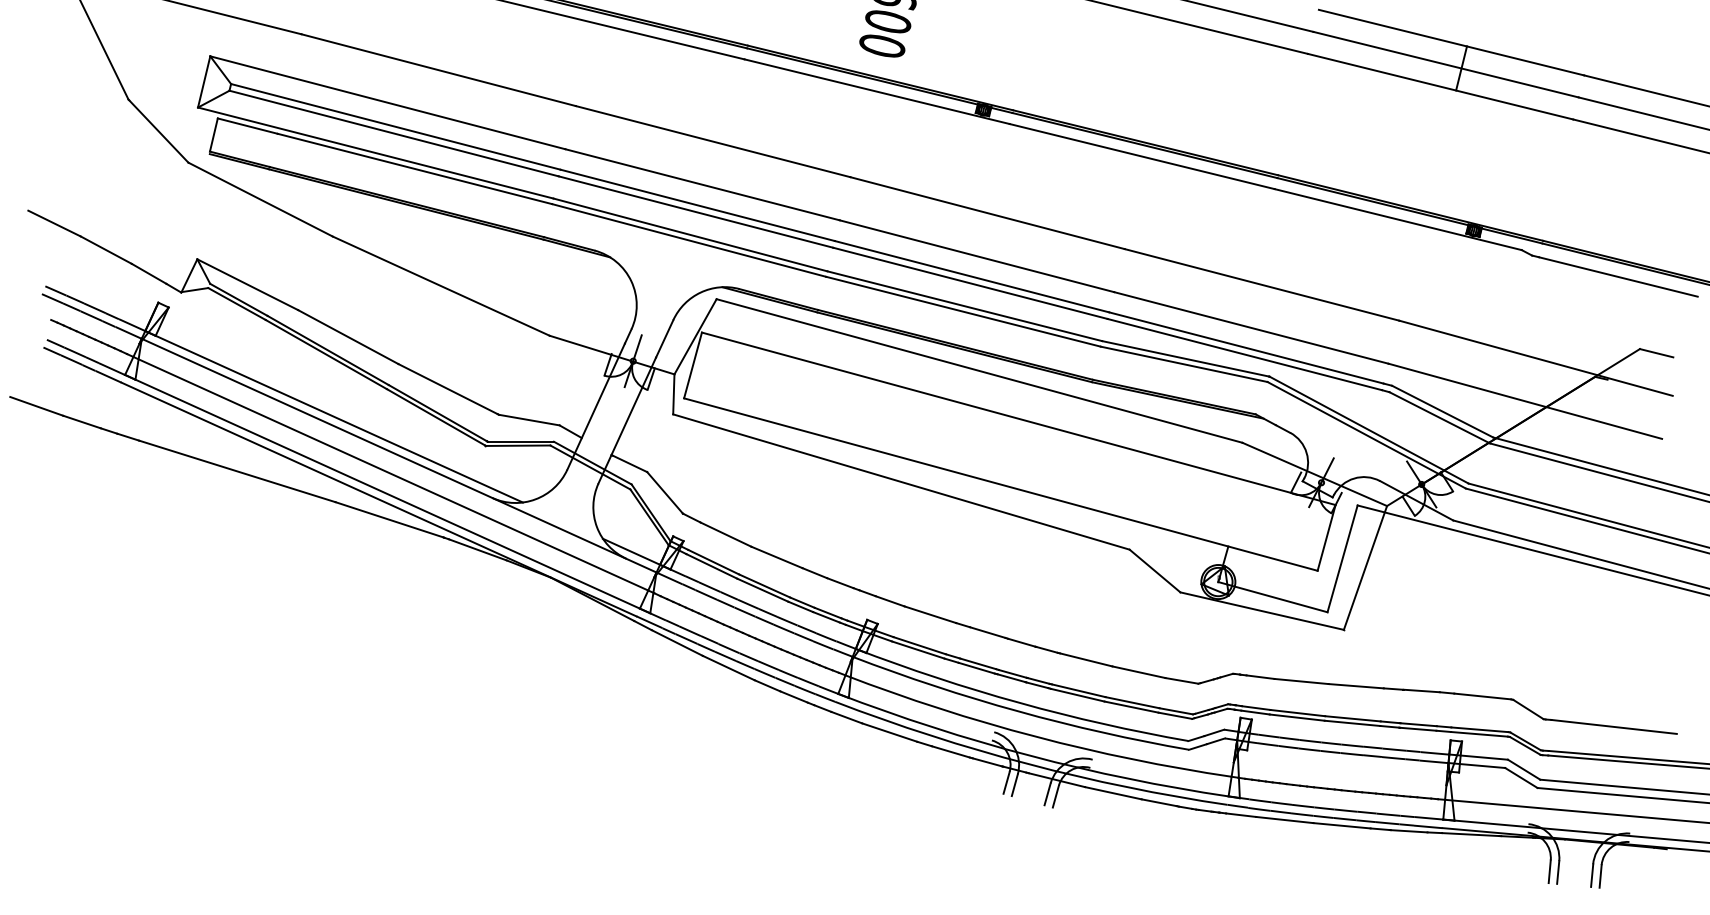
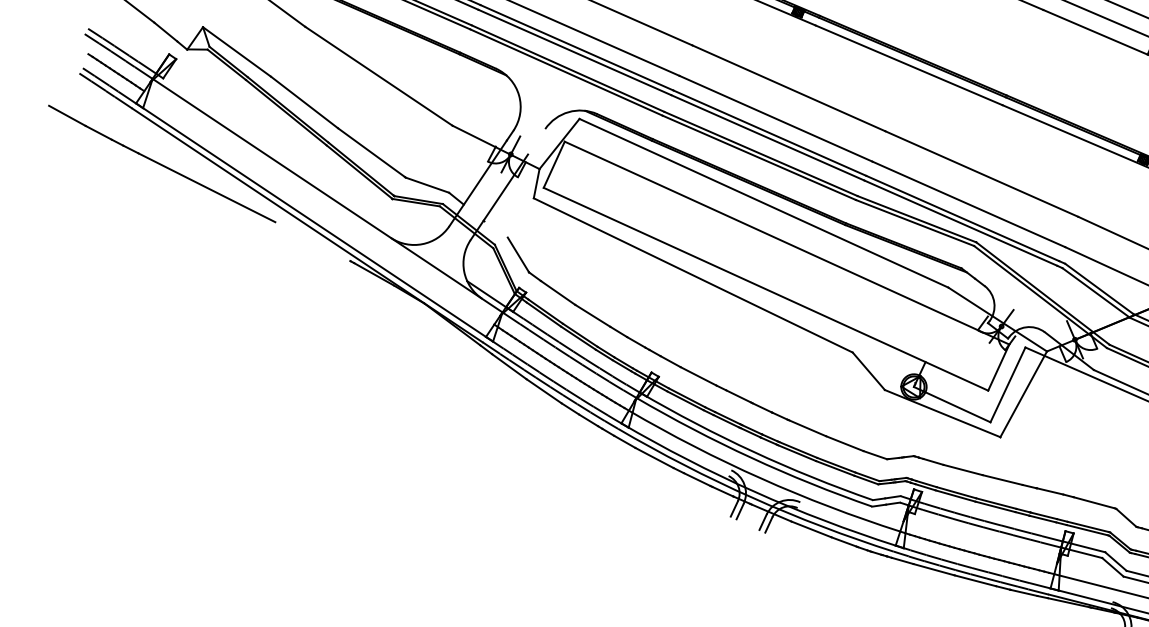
line: (664, 338) -> (536, 141), removed
line: (333, 416) -> (284, 159), removed
line: (629, 463) -> (495, 229), removed
line: (390, 473) -> (319, 207), removed
line: (389, 519) -> (312, 241), removed

